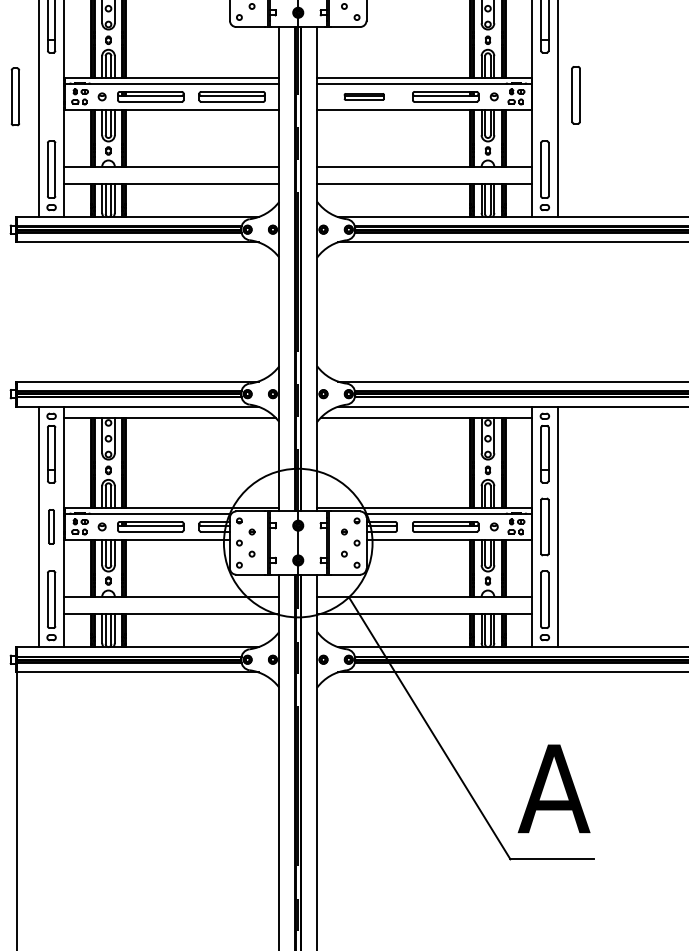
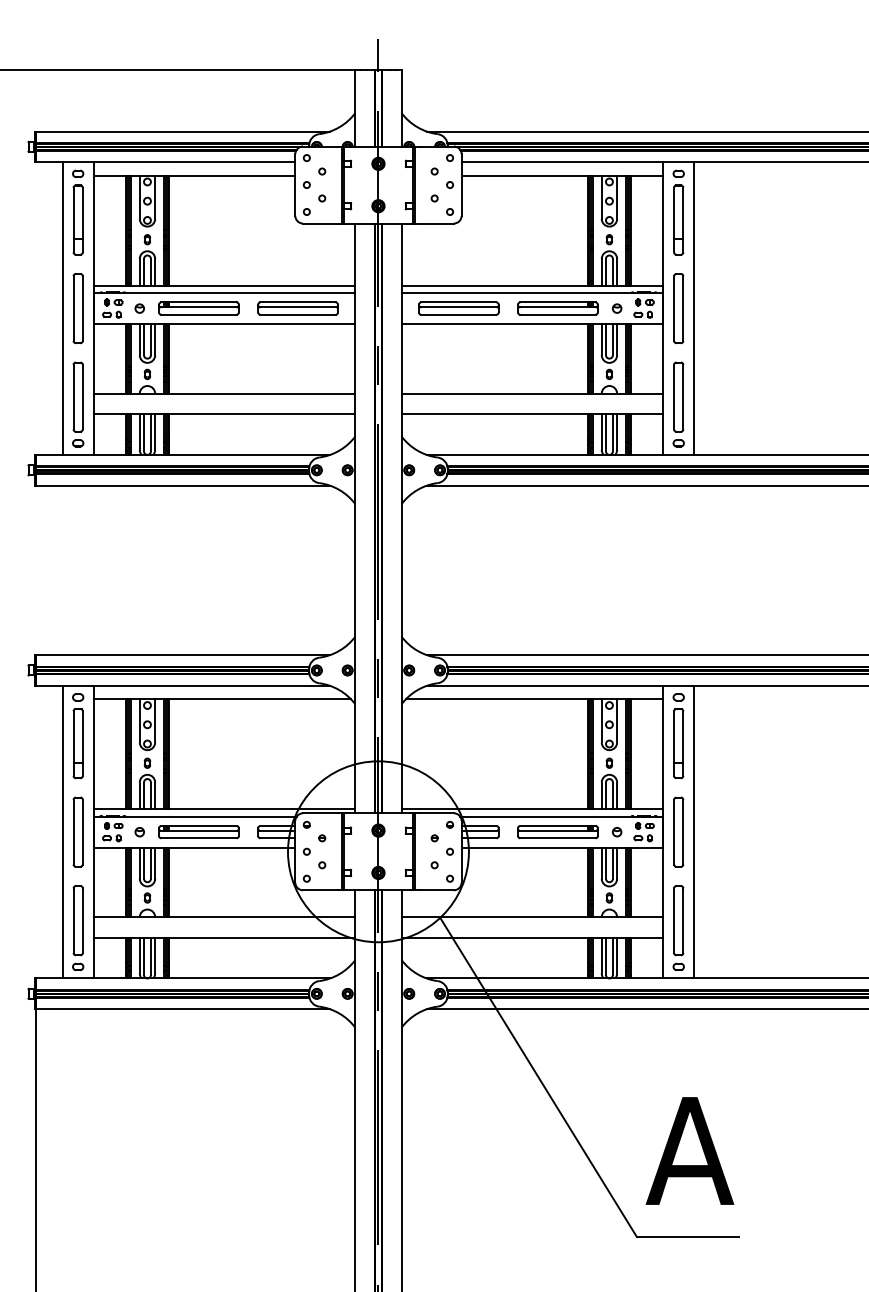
part: (575, 95) -> (678, 308), moved
part: (14, 96) -> (77, 308), moved
part: (363, 96) -> (458, 308), size x1.67
part: (51, 526) -> (77, 831), size x1.67

